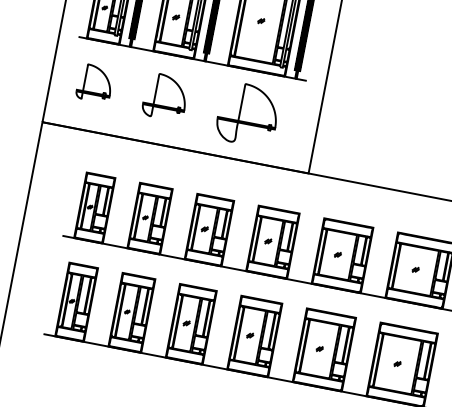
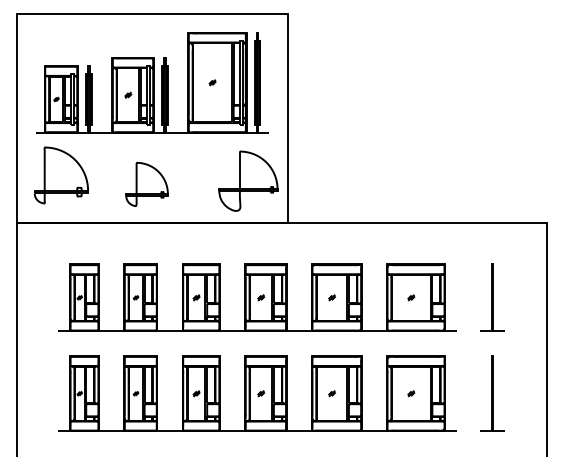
part: (94, 83) -> (60, 175), size x1.6
part: (165, 97) -> (146, 184), moved
part: (248, 114) -> (248, 180), moved

